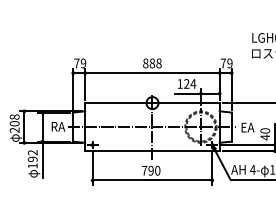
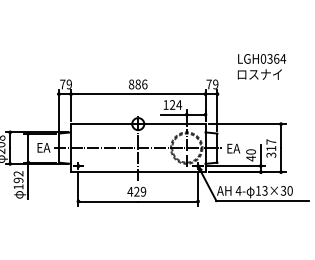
text: (158, 63) -> (144, 84), 888 -> 886
text: (58, 126) -> (44, 147), RA -> EA
text: (150, 170) -> (136, 191), 790 -> 429

